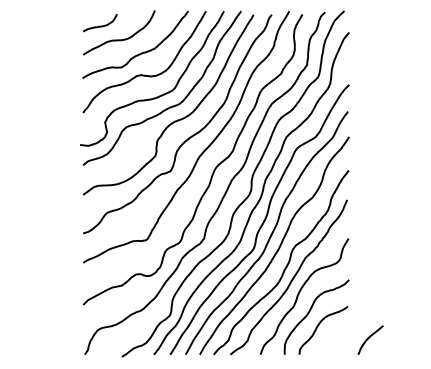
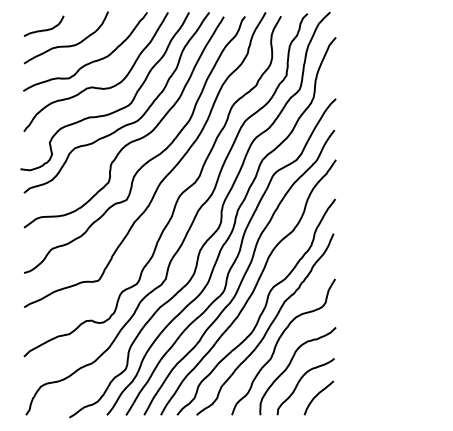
curve: (369, 338) -> (317, 396), moved

